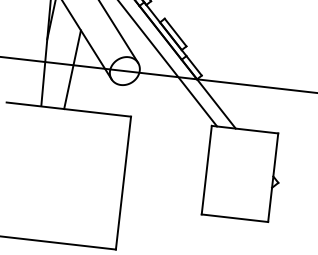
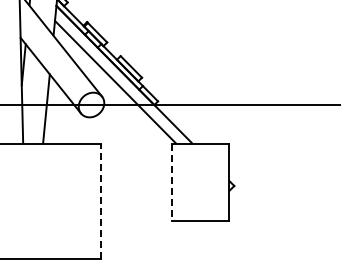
line: (206, 170) -> (171, 182), solid -> dashed
line: (123, 183) -> (101, 201), solid -> dashed

